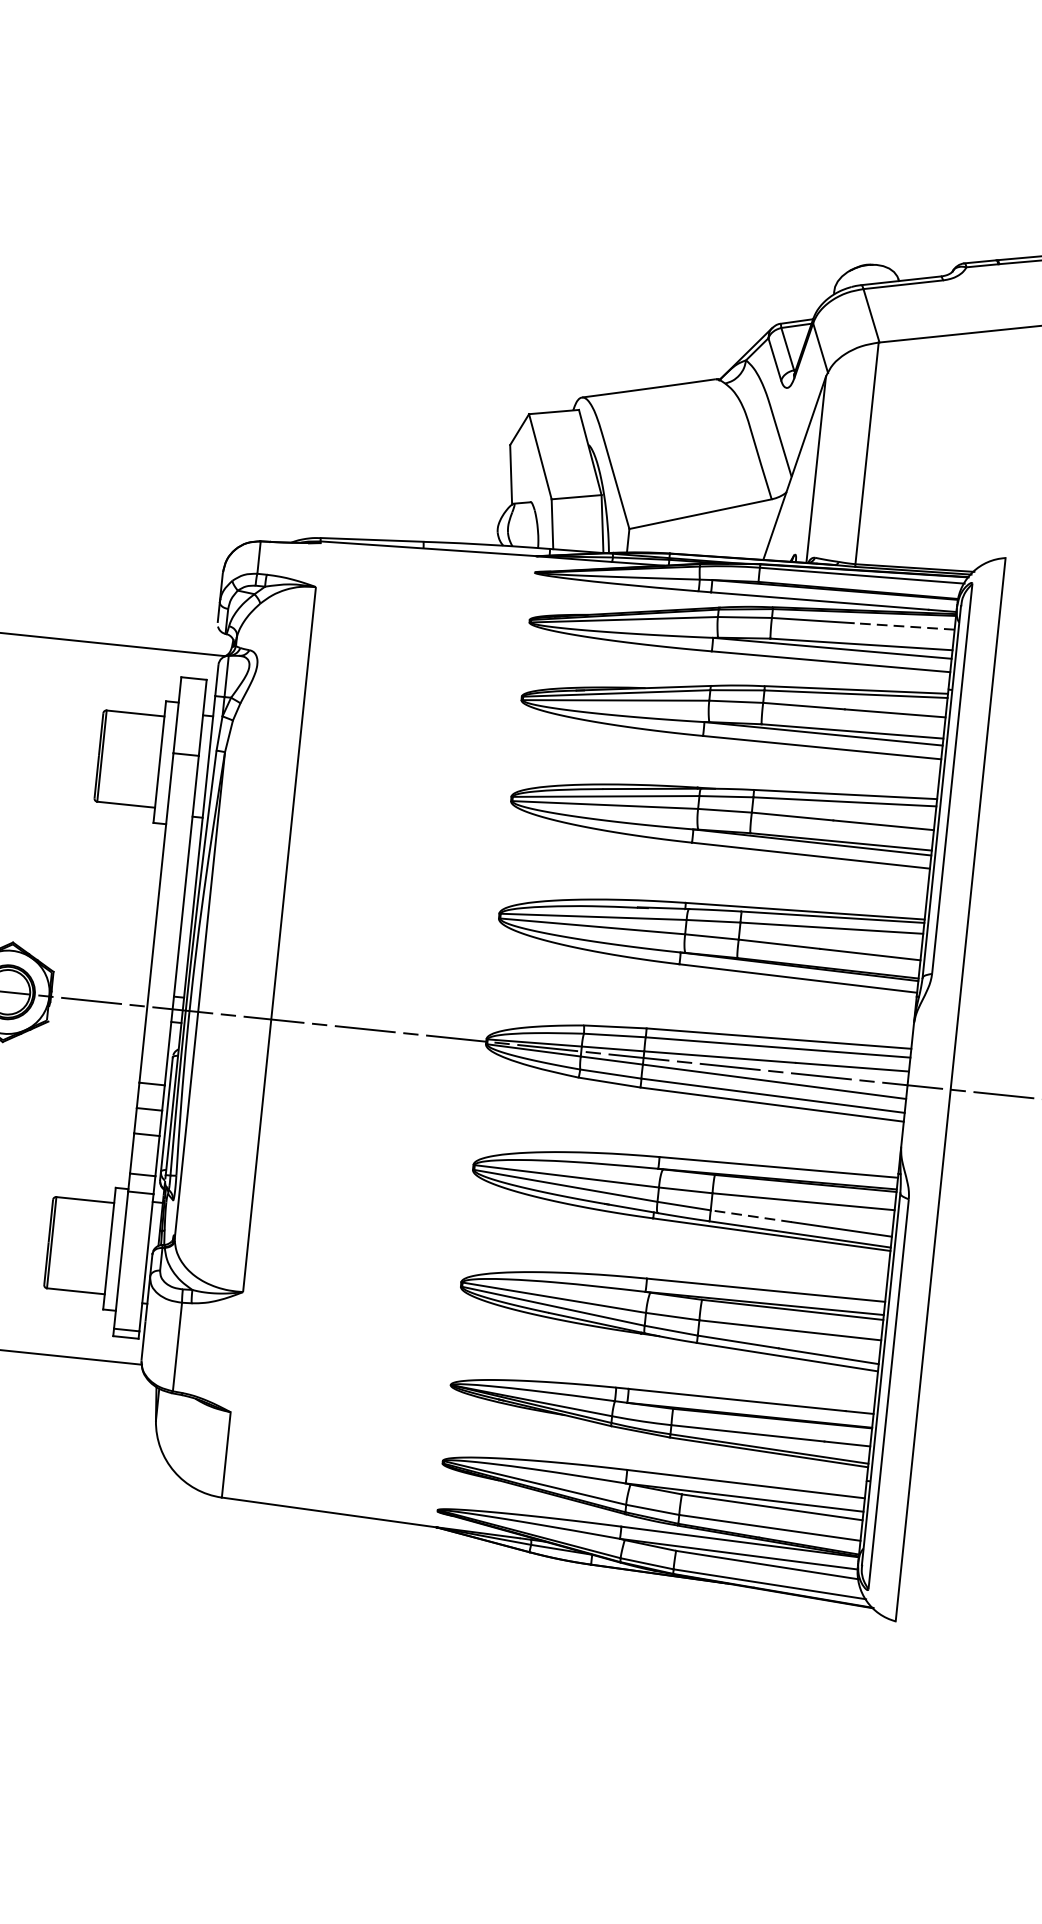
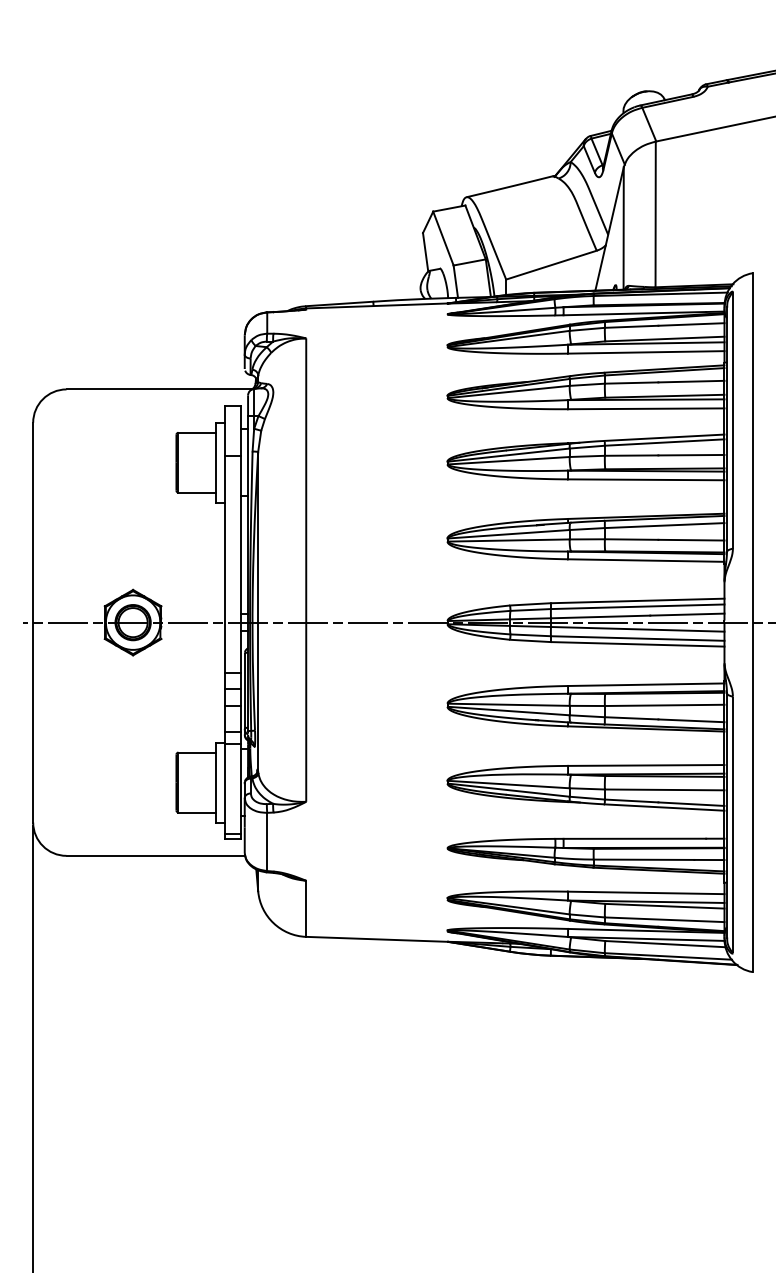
line: (902, 626) -> (690, 324), dashed -> solid
line: (751, 1216) -> (631, 718), dashed -> solid

